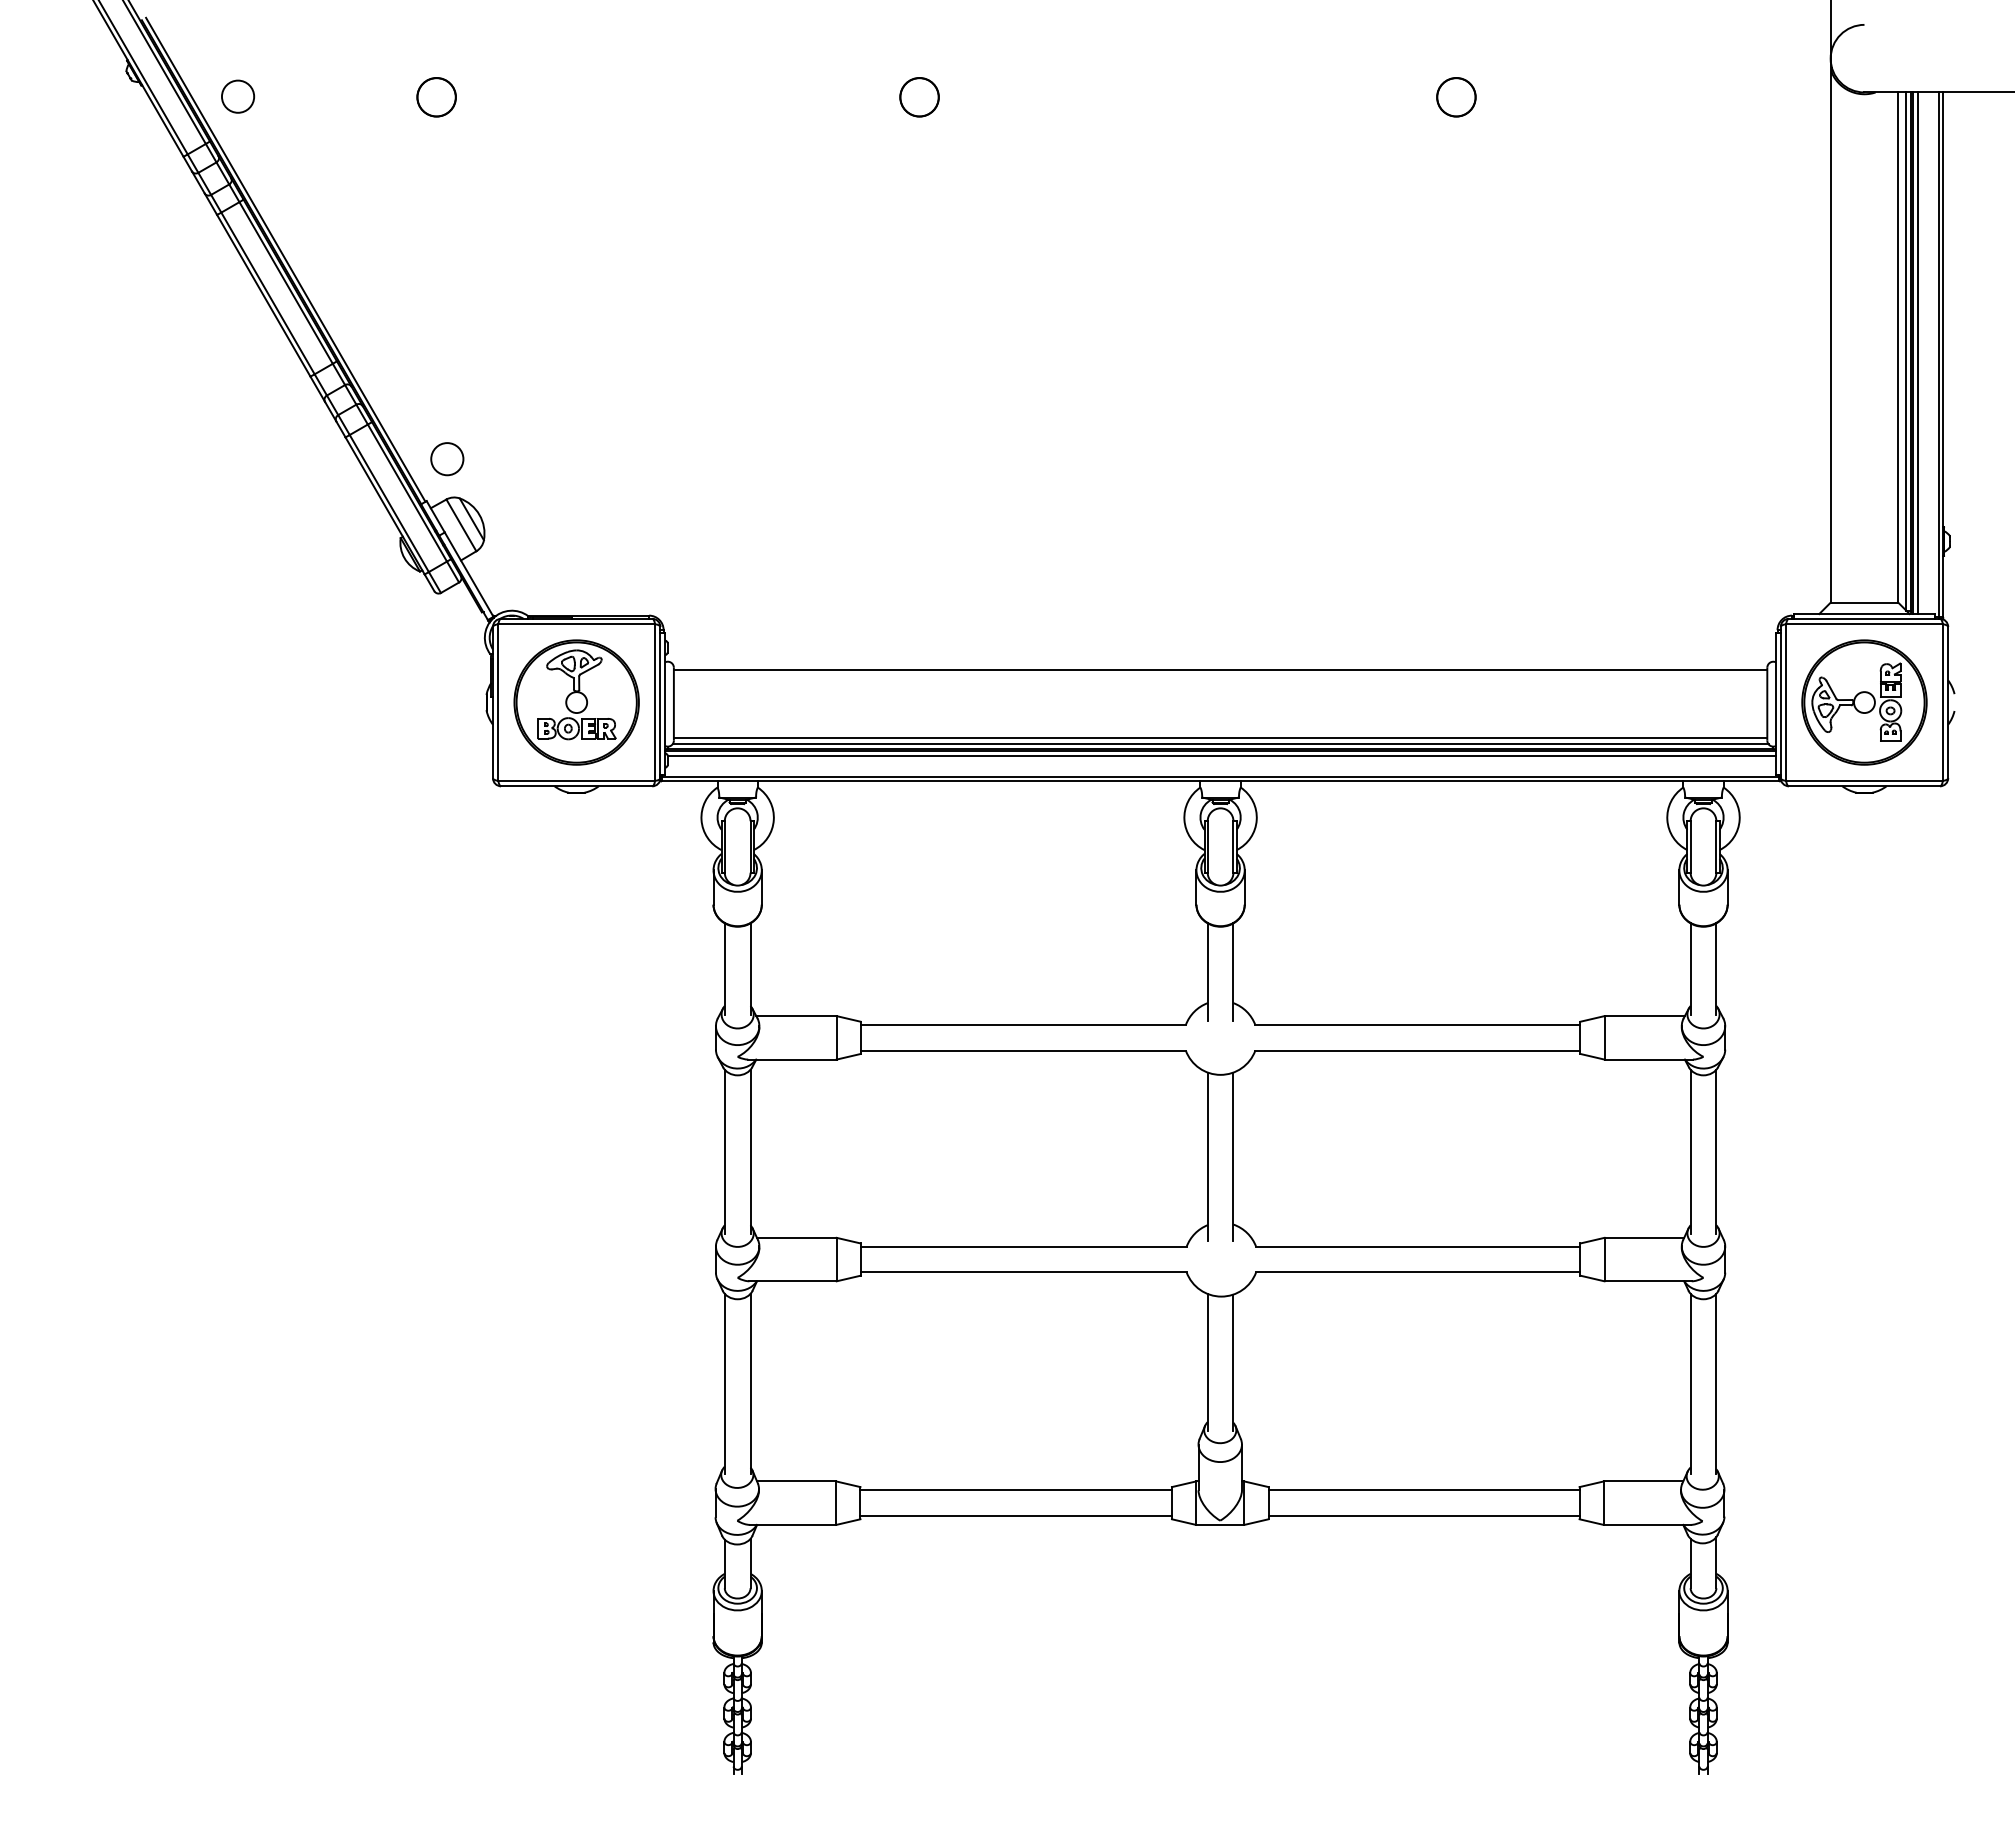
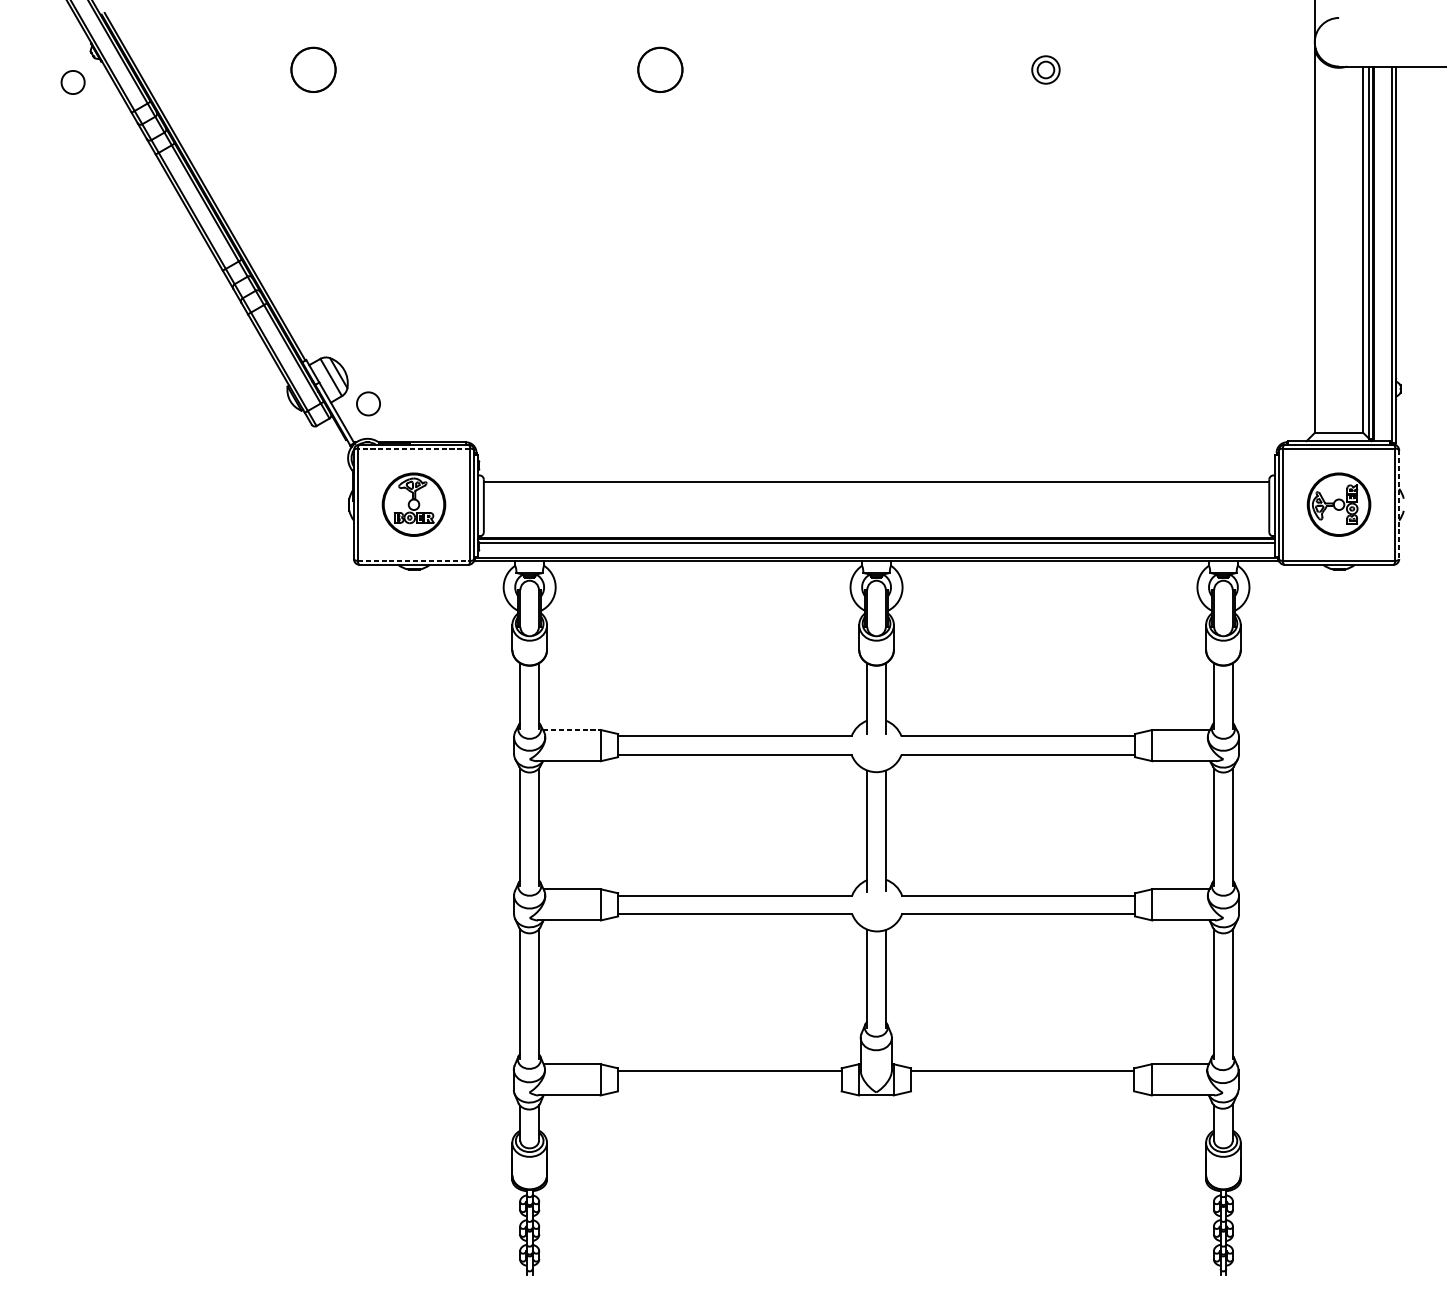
circle: (238, 96) -> (73, 82), moved
circle: (436, 97) -> (313, 70), size x1.6
circle: (919, 97) -> (660, 70), size x1.6
circle: (1456, 97) -> (1046, 70), size x0.6
line: (1917, 353) -> (1377, 254), removed
circle: (447, 459) -> (368, 404), moved
line: (576, 624) -> (413, 448), solid -> dashed
part: (576, 702) -> (413, 504), size x0.7
part: (1864, 702) -> (1339, 504), size x0.7
line: (1948, 702) -> (1399, 504), solid -> dashed
line: (1220, 737) -> (876, 529), removed
line: (1220, 744) -> (876, 534), removed
line: (577, 780) -> (414, 560), solid -> dashed
line: (796, 1016) -> (571, 730), solid -> dashed
line: (1015, 1516) -> (729, 1089), removed
line: (1423, 1516) -> (1022, 1089), removed

